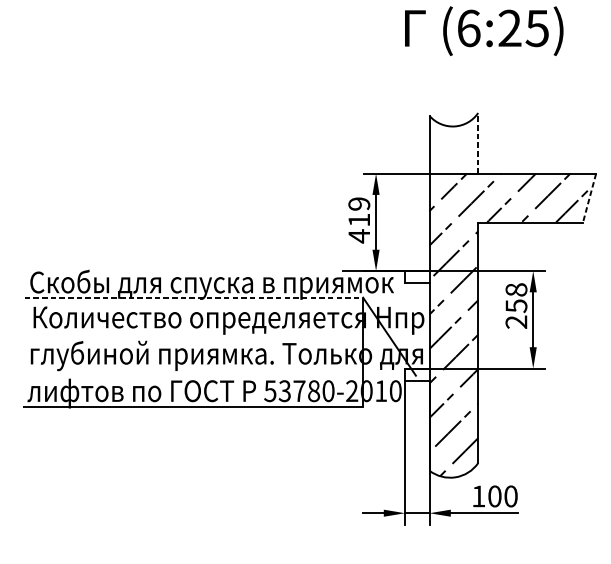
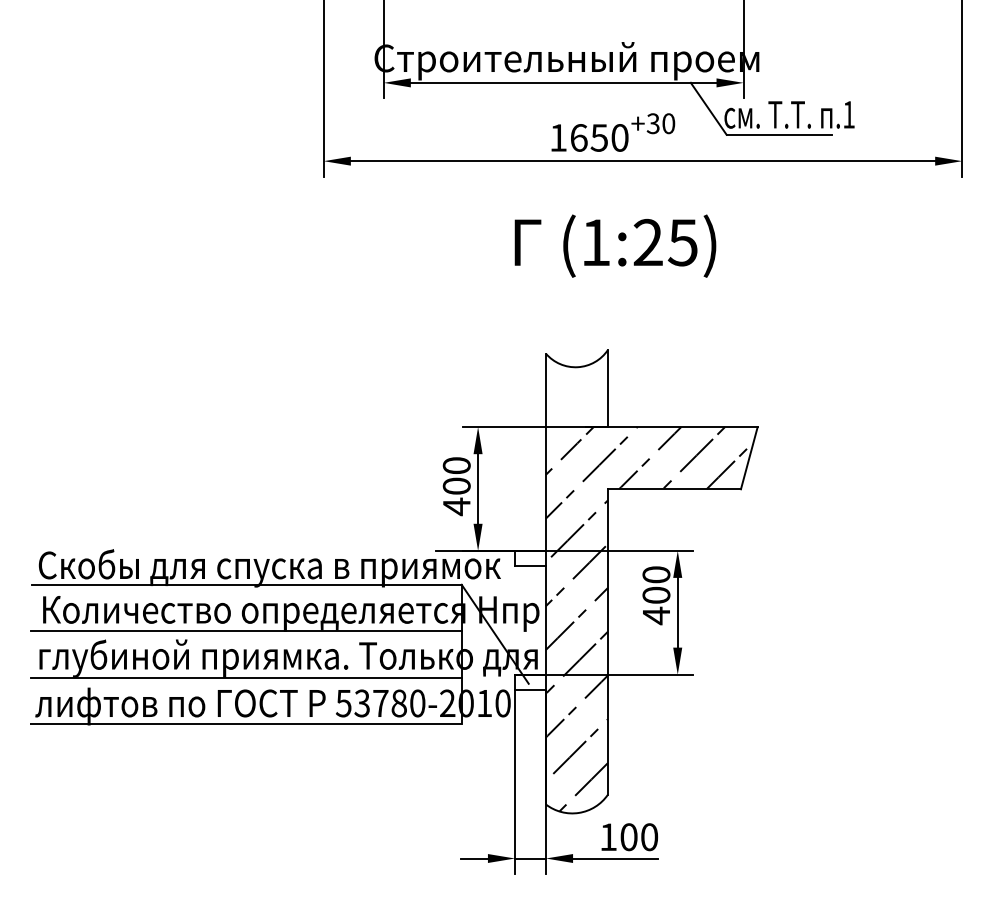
text: (469, 28) -> (596, 242), (6:25) -> (1:25)
line: (477, 143) -> (607, 388), dashed -> solid
line: (589, 198) -> (749, 458), dashed -> solid
text: (359, 211) -> (456, 475), 419 -> 400
line: (193, 297) -> (246, 584), dashed -> solid
text: (516, 306) -> (656, 595), 258 -> 400
line: (192, 334) -> (245, 631), added
line: (193, 370) -> (246, 677), added

